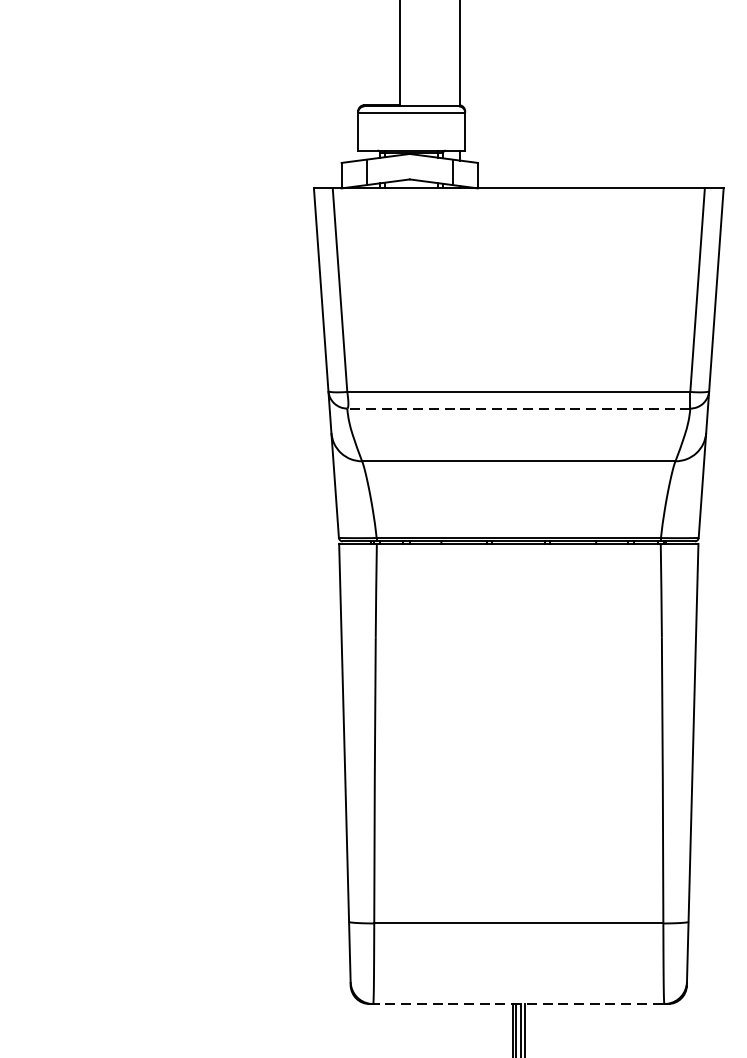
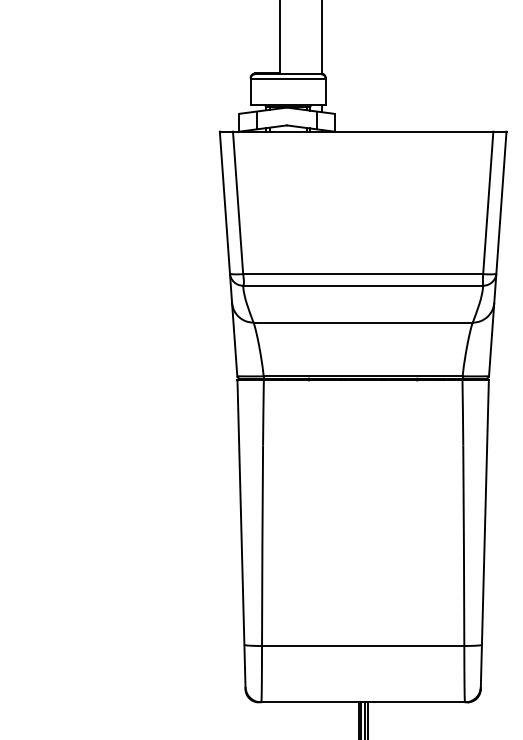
line: (517, 408) -> (362, 285), dashed -> solid
line: (519, 1004) -> (363, 702), dashed -> solid

